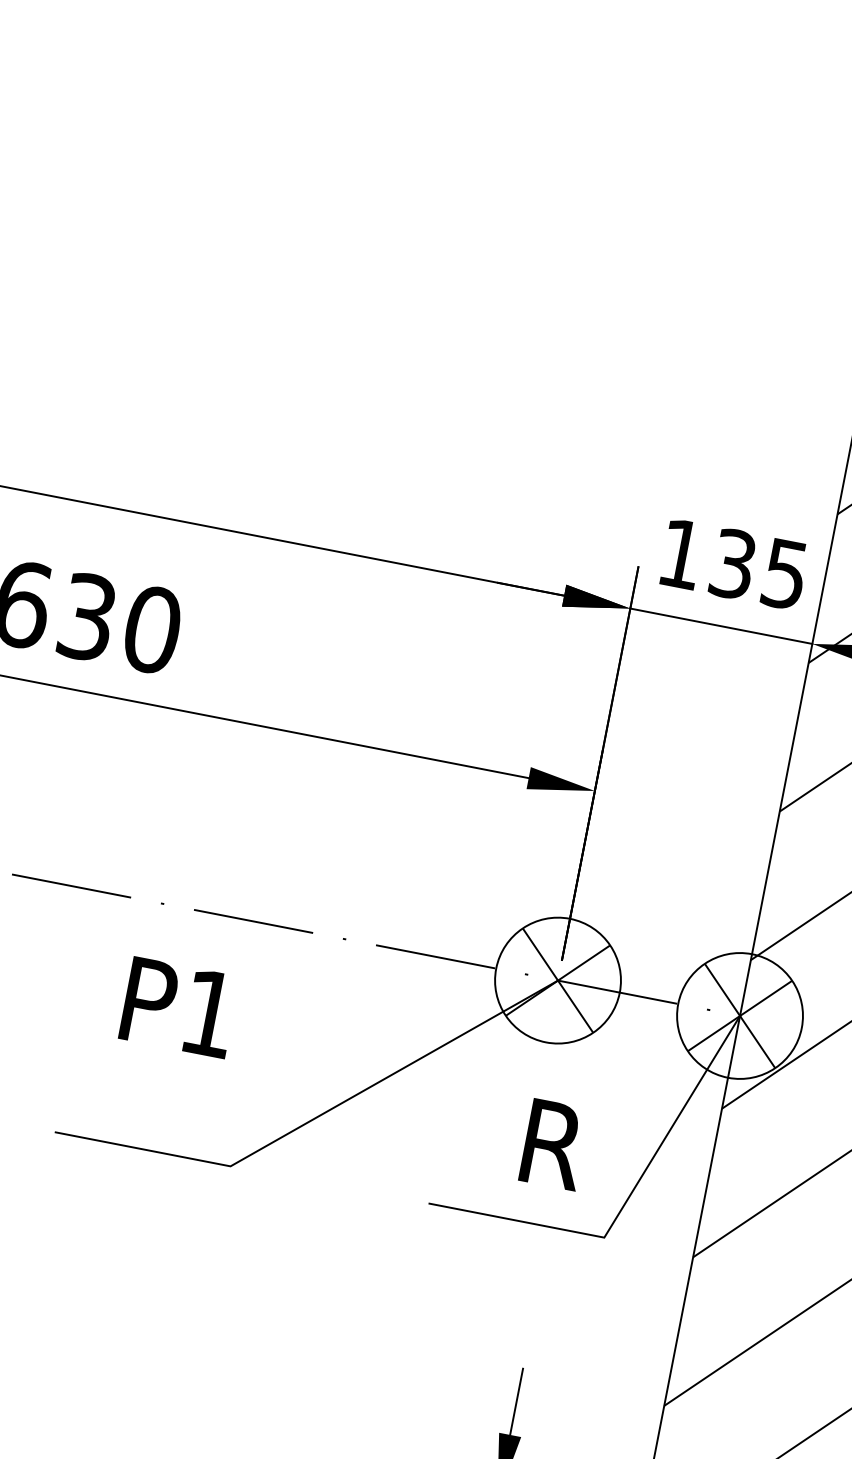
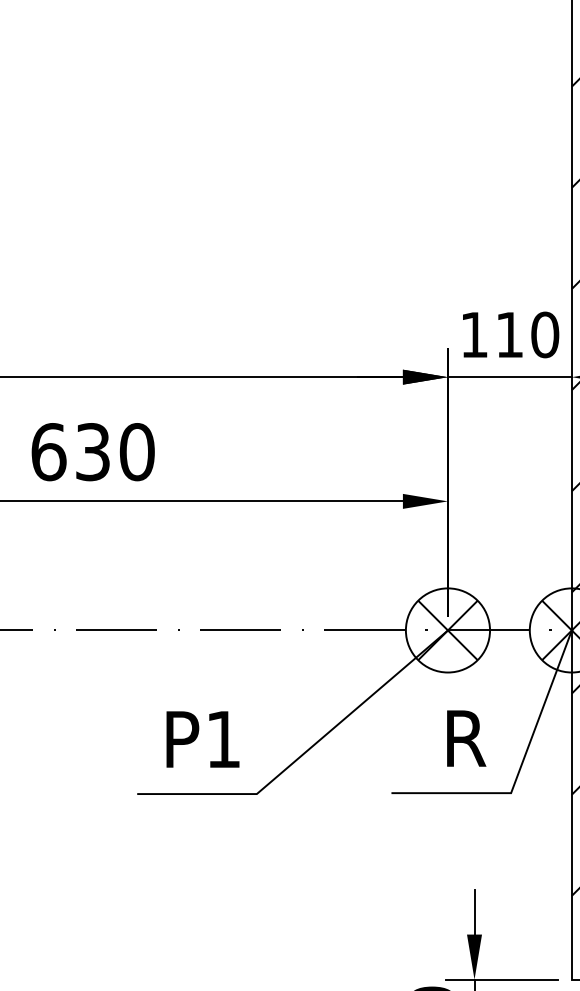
text: (759, 568) -> (527, 334), 135 -> 110
text: (178, 1007) -> (202, 739), moved

